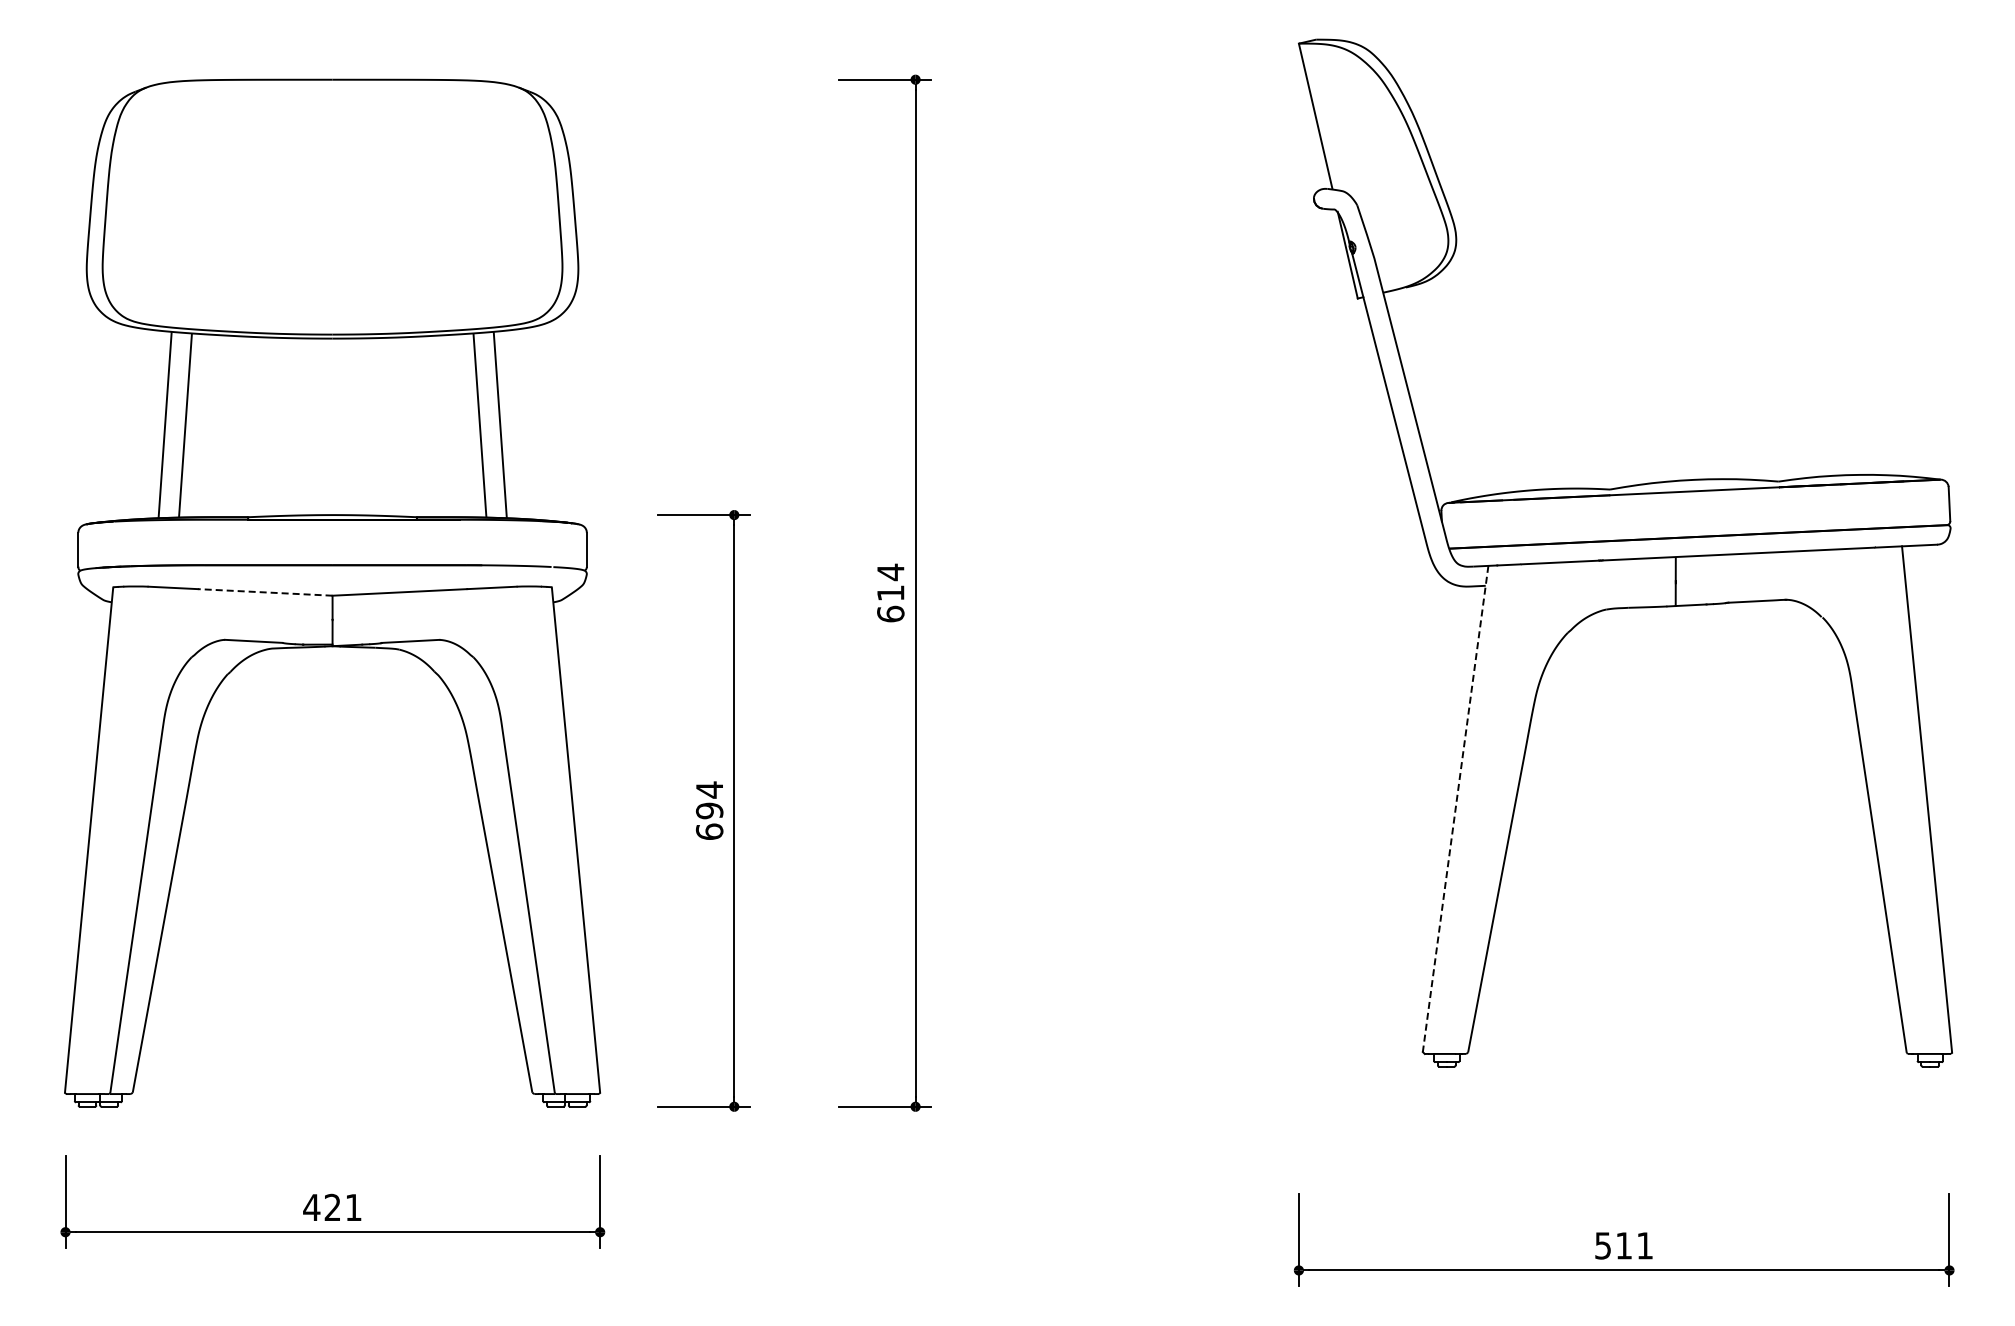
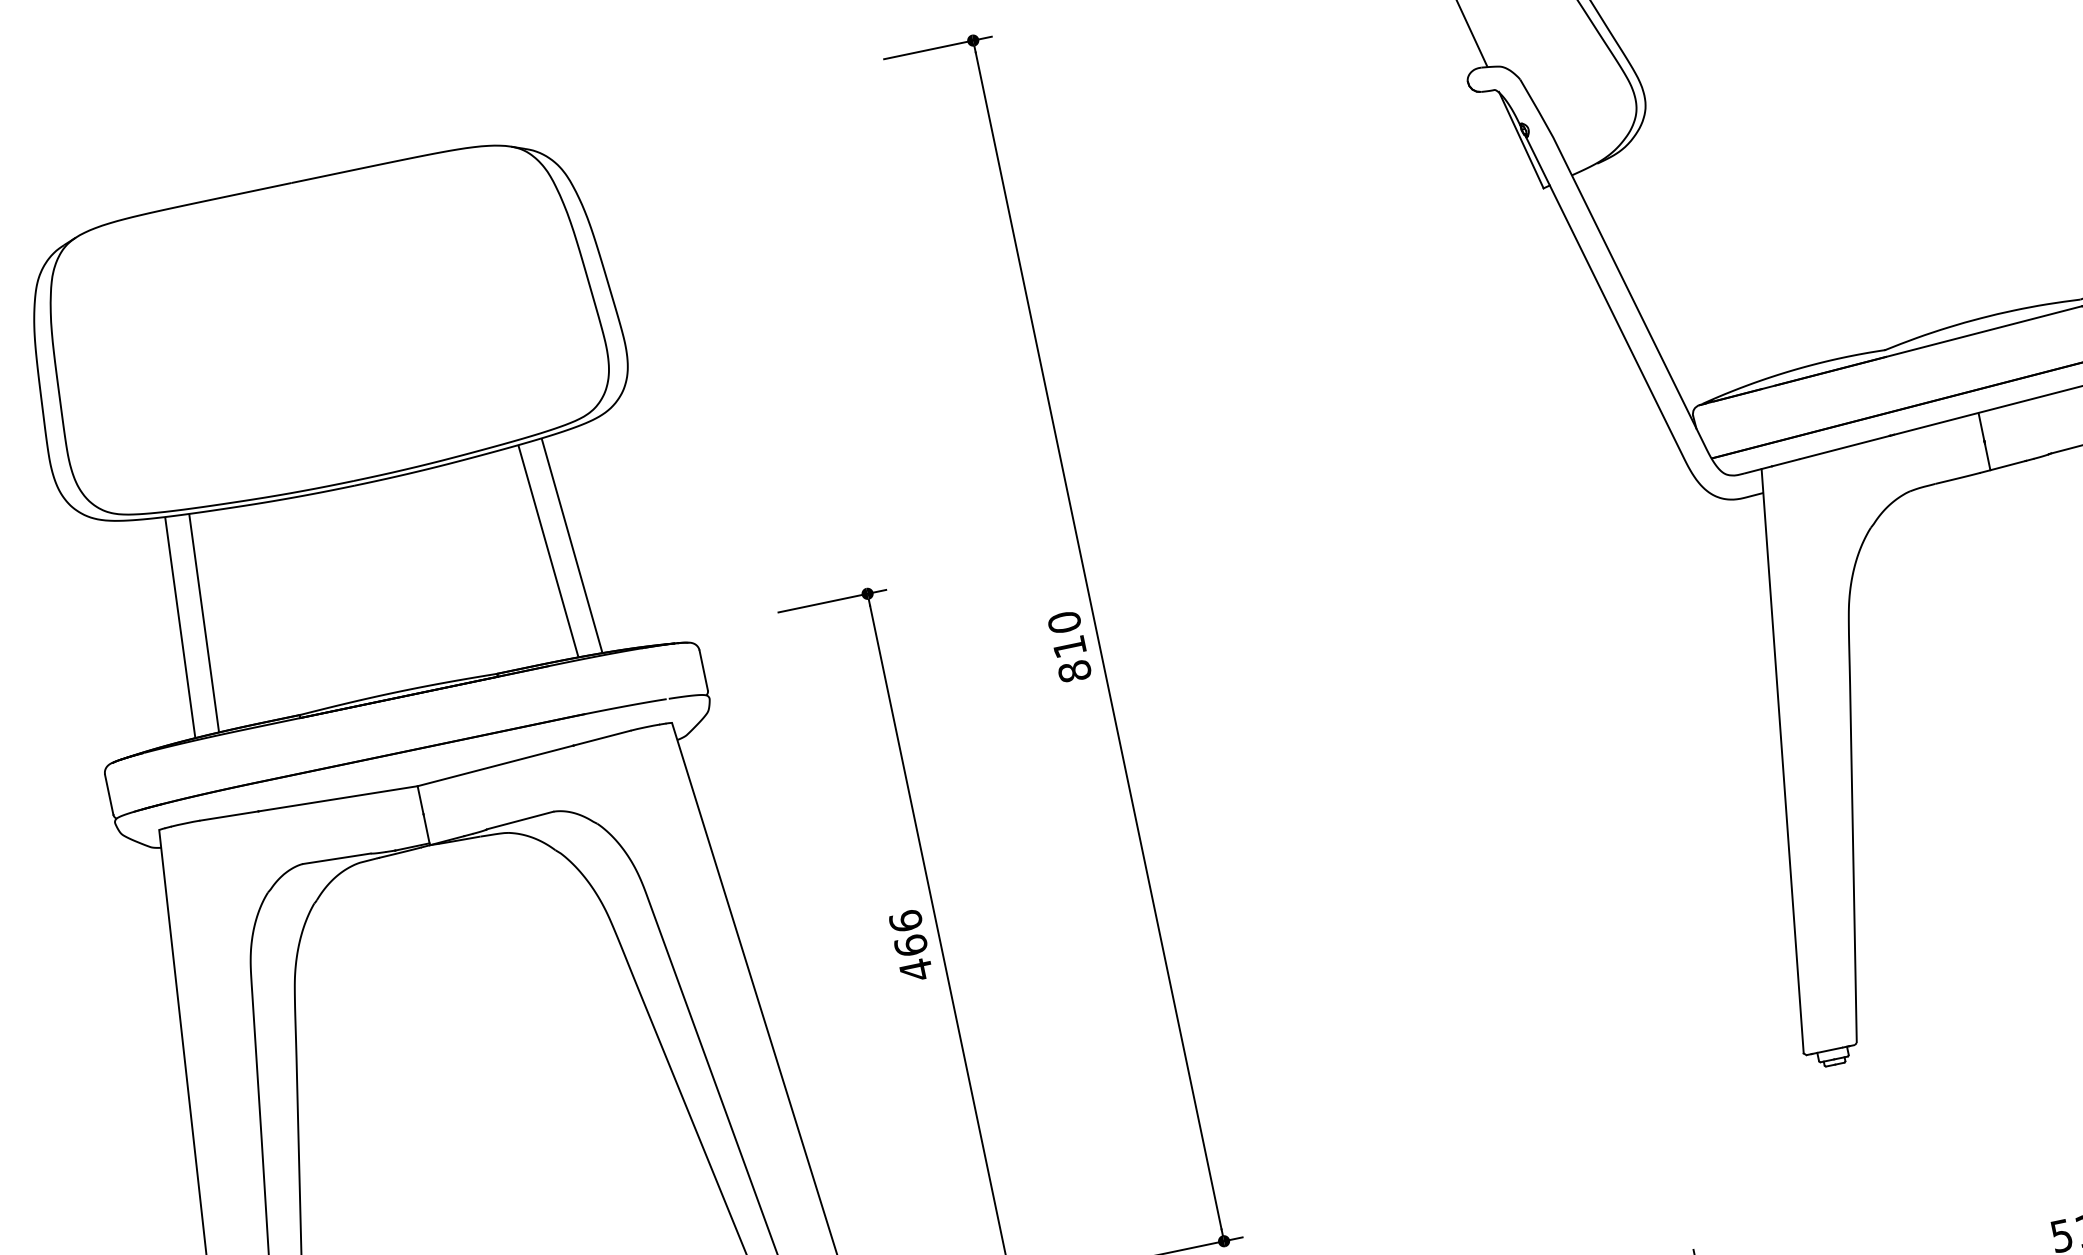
line: (264, 592) -> (337, 799), dashed -> solid
text: (890, 592) -> (1069, 646), 614 -> 810
line: (1455, 809) -> (1782, 761), dashed -> solid
text: (709, 810) -> (910, 945), 694 -> 466

